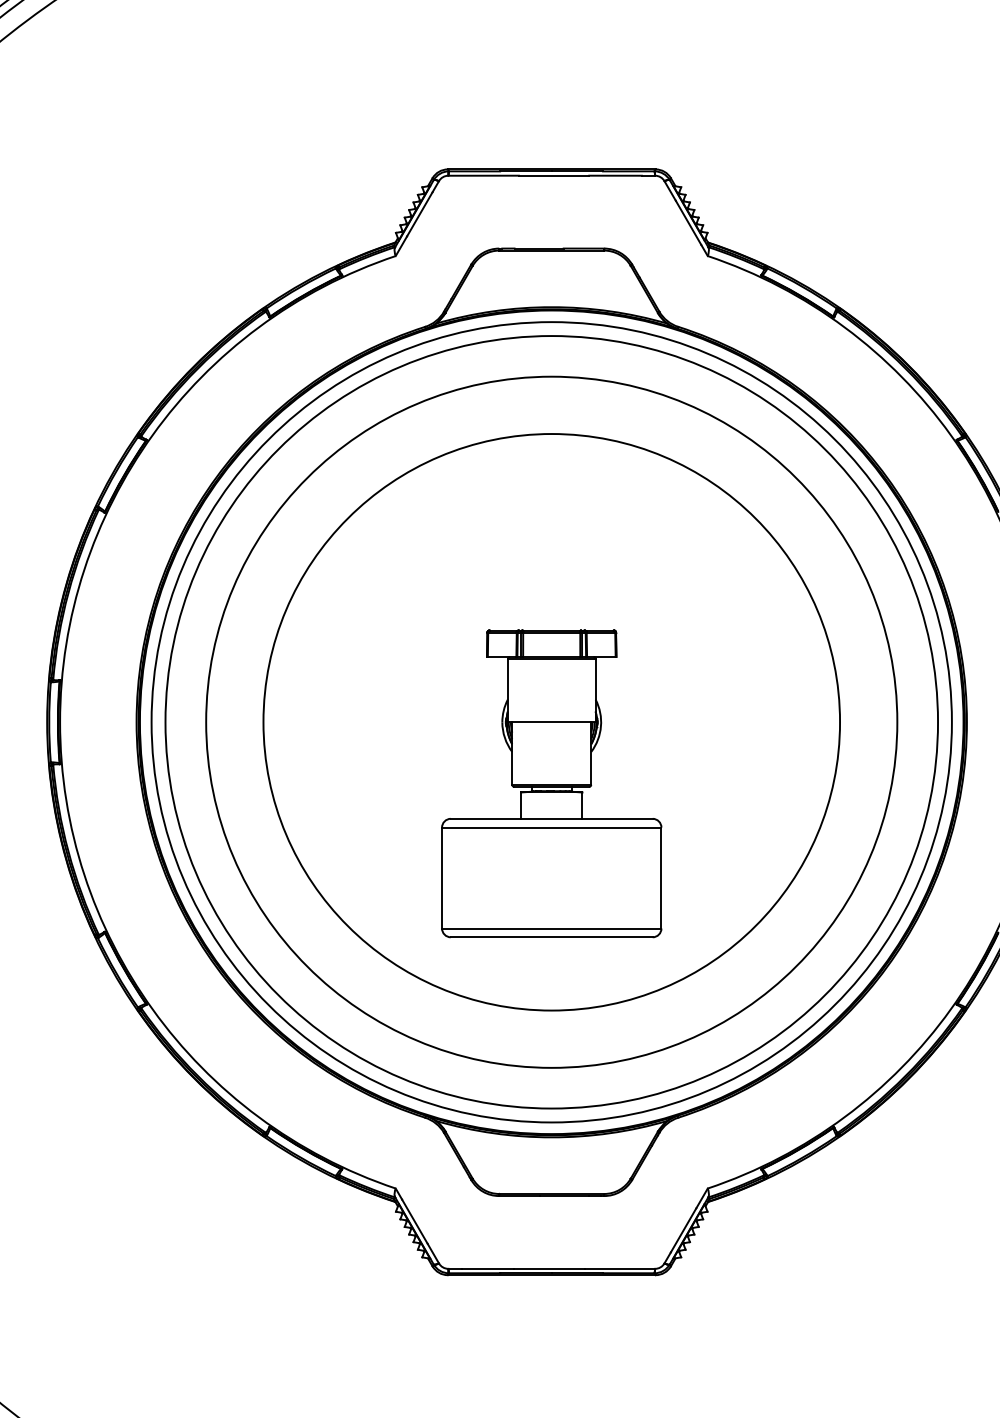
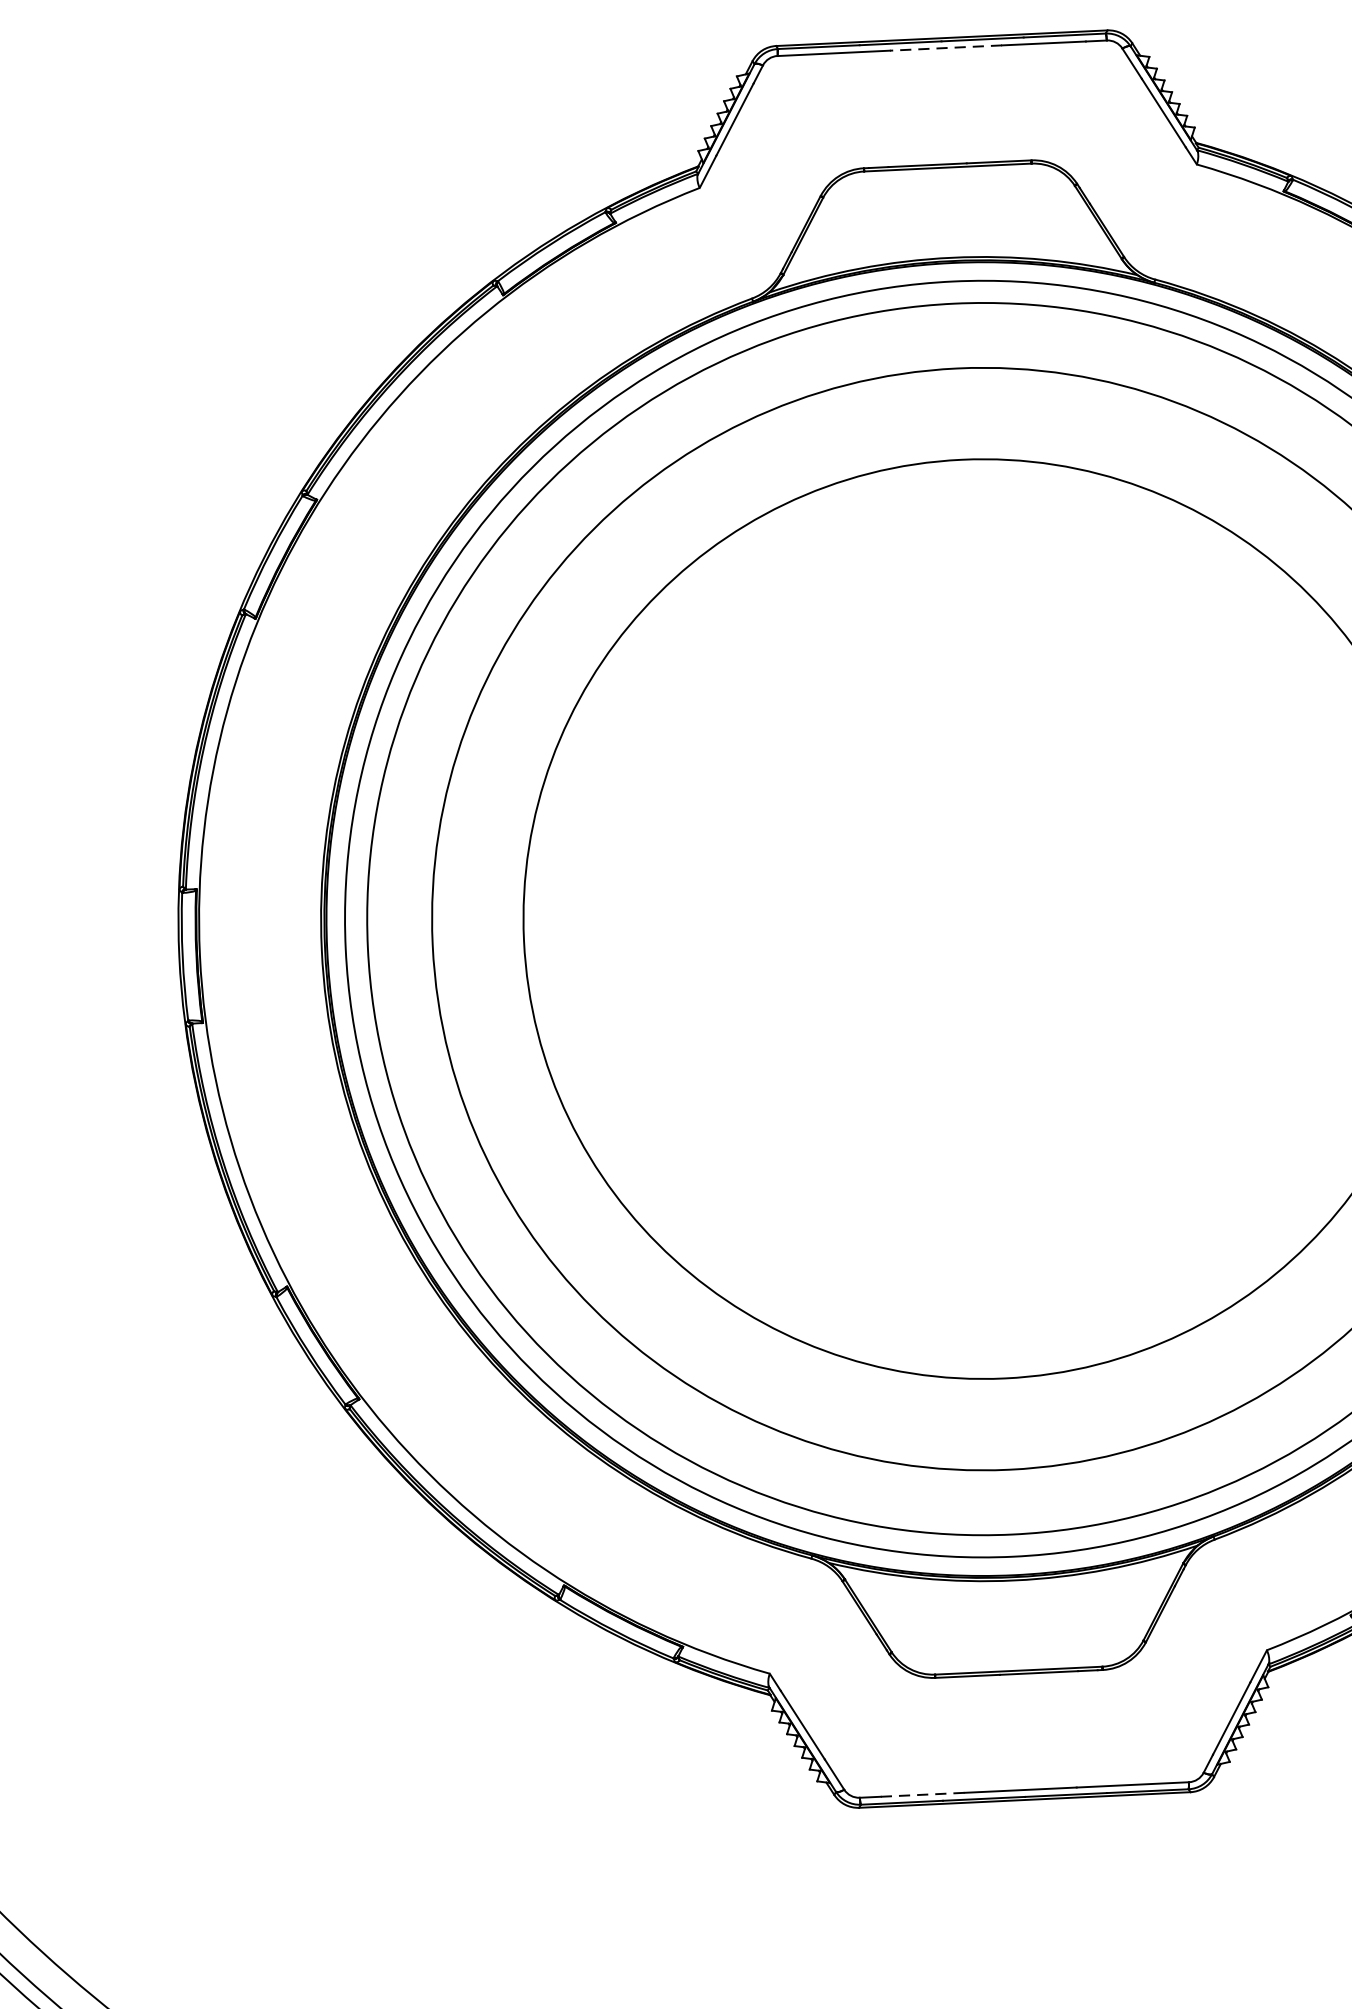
line: (553, 175) -> (945, 47), solid -> dashed
part: (551, 783) -> (987, 1016), removed
line: (488, 1268) -> (923, 1794), solid -> dashed

